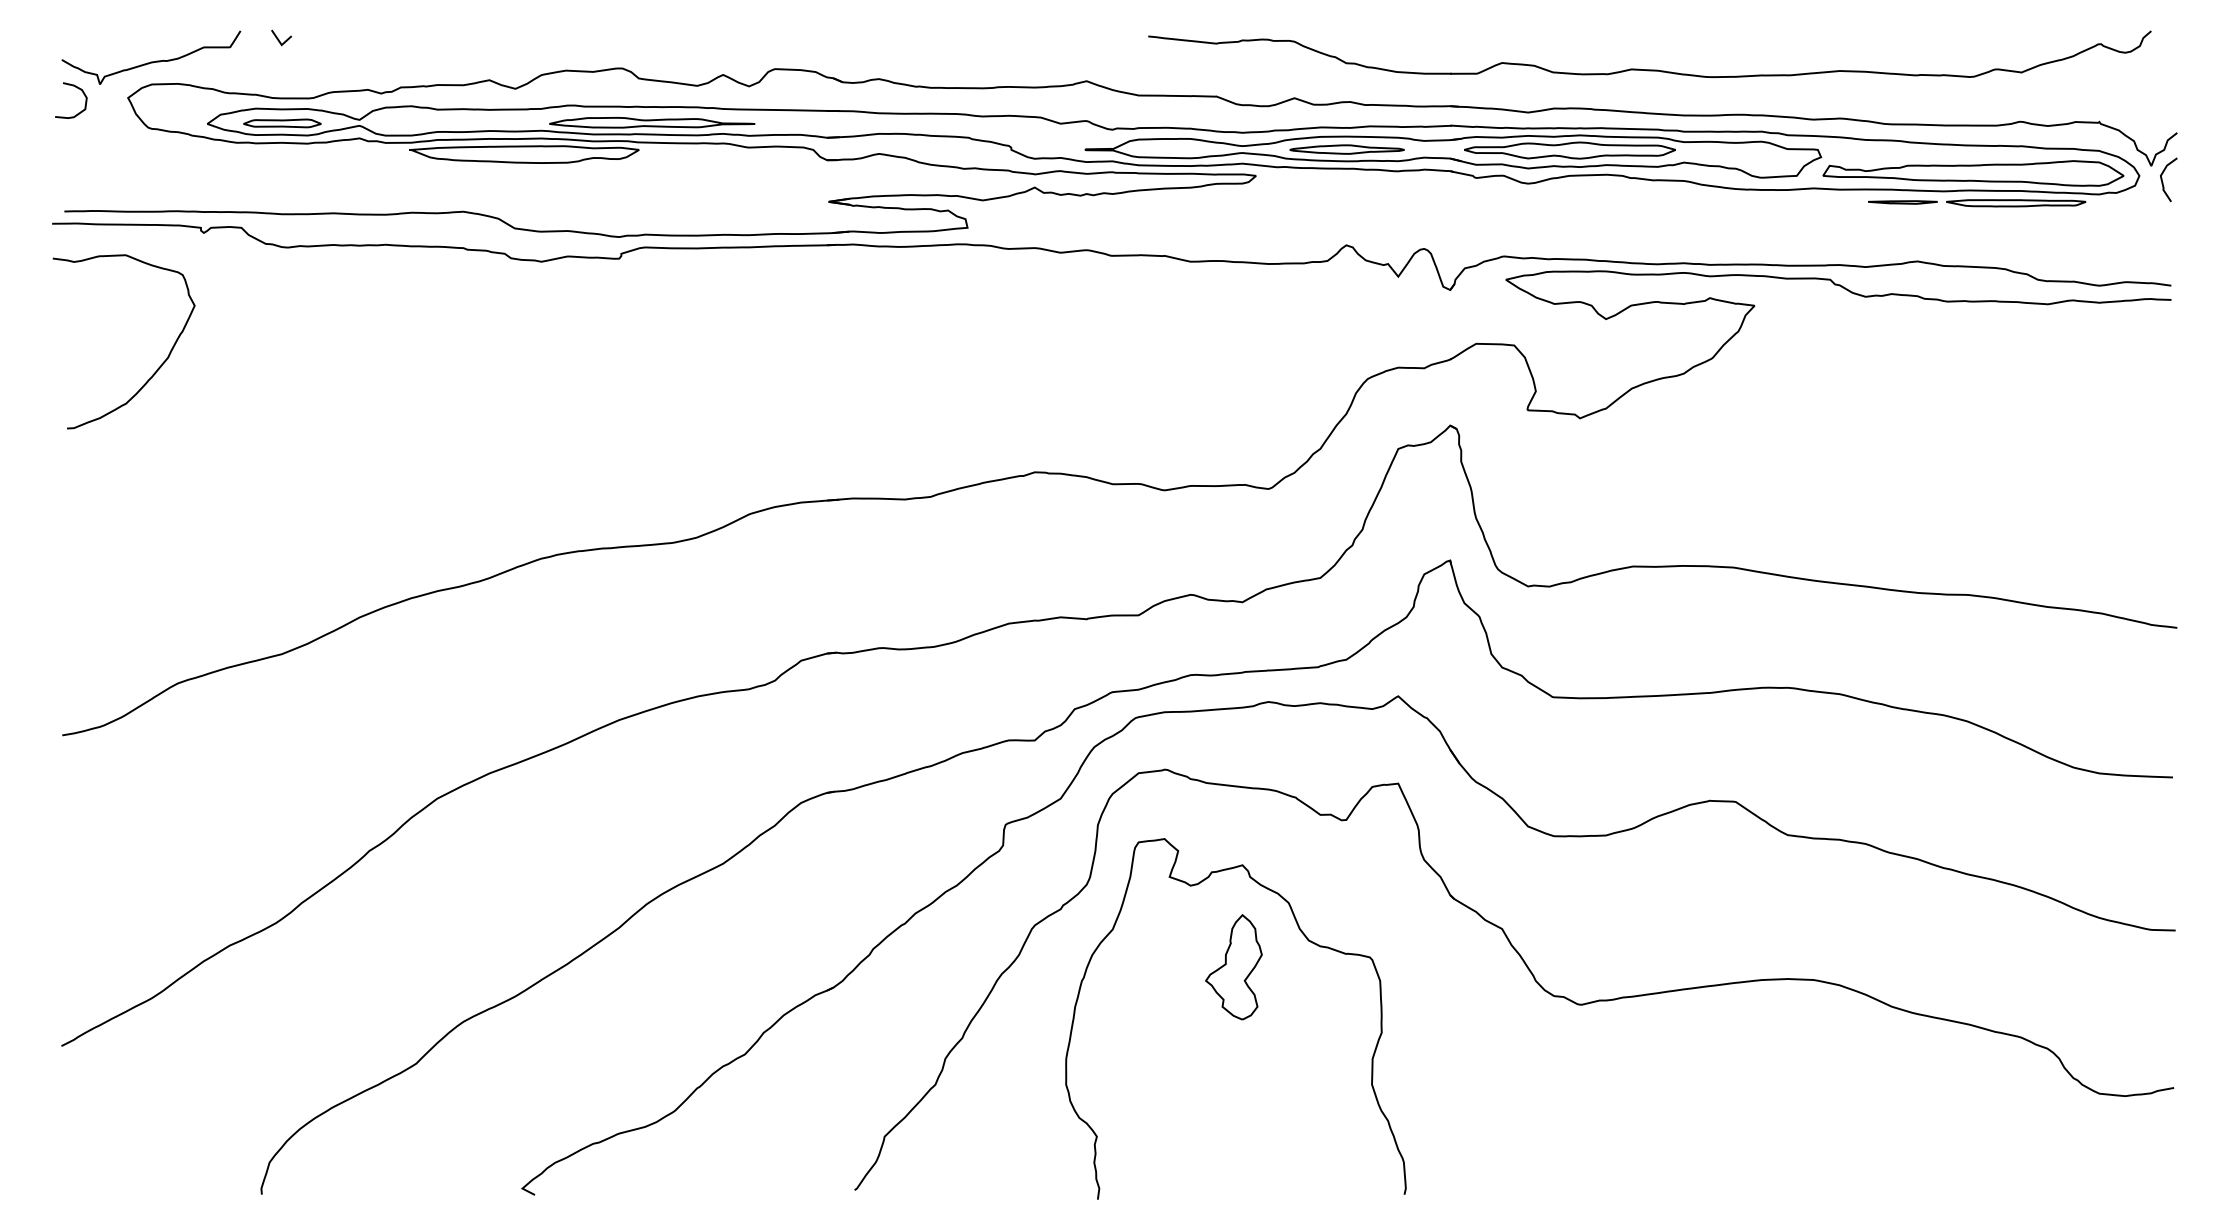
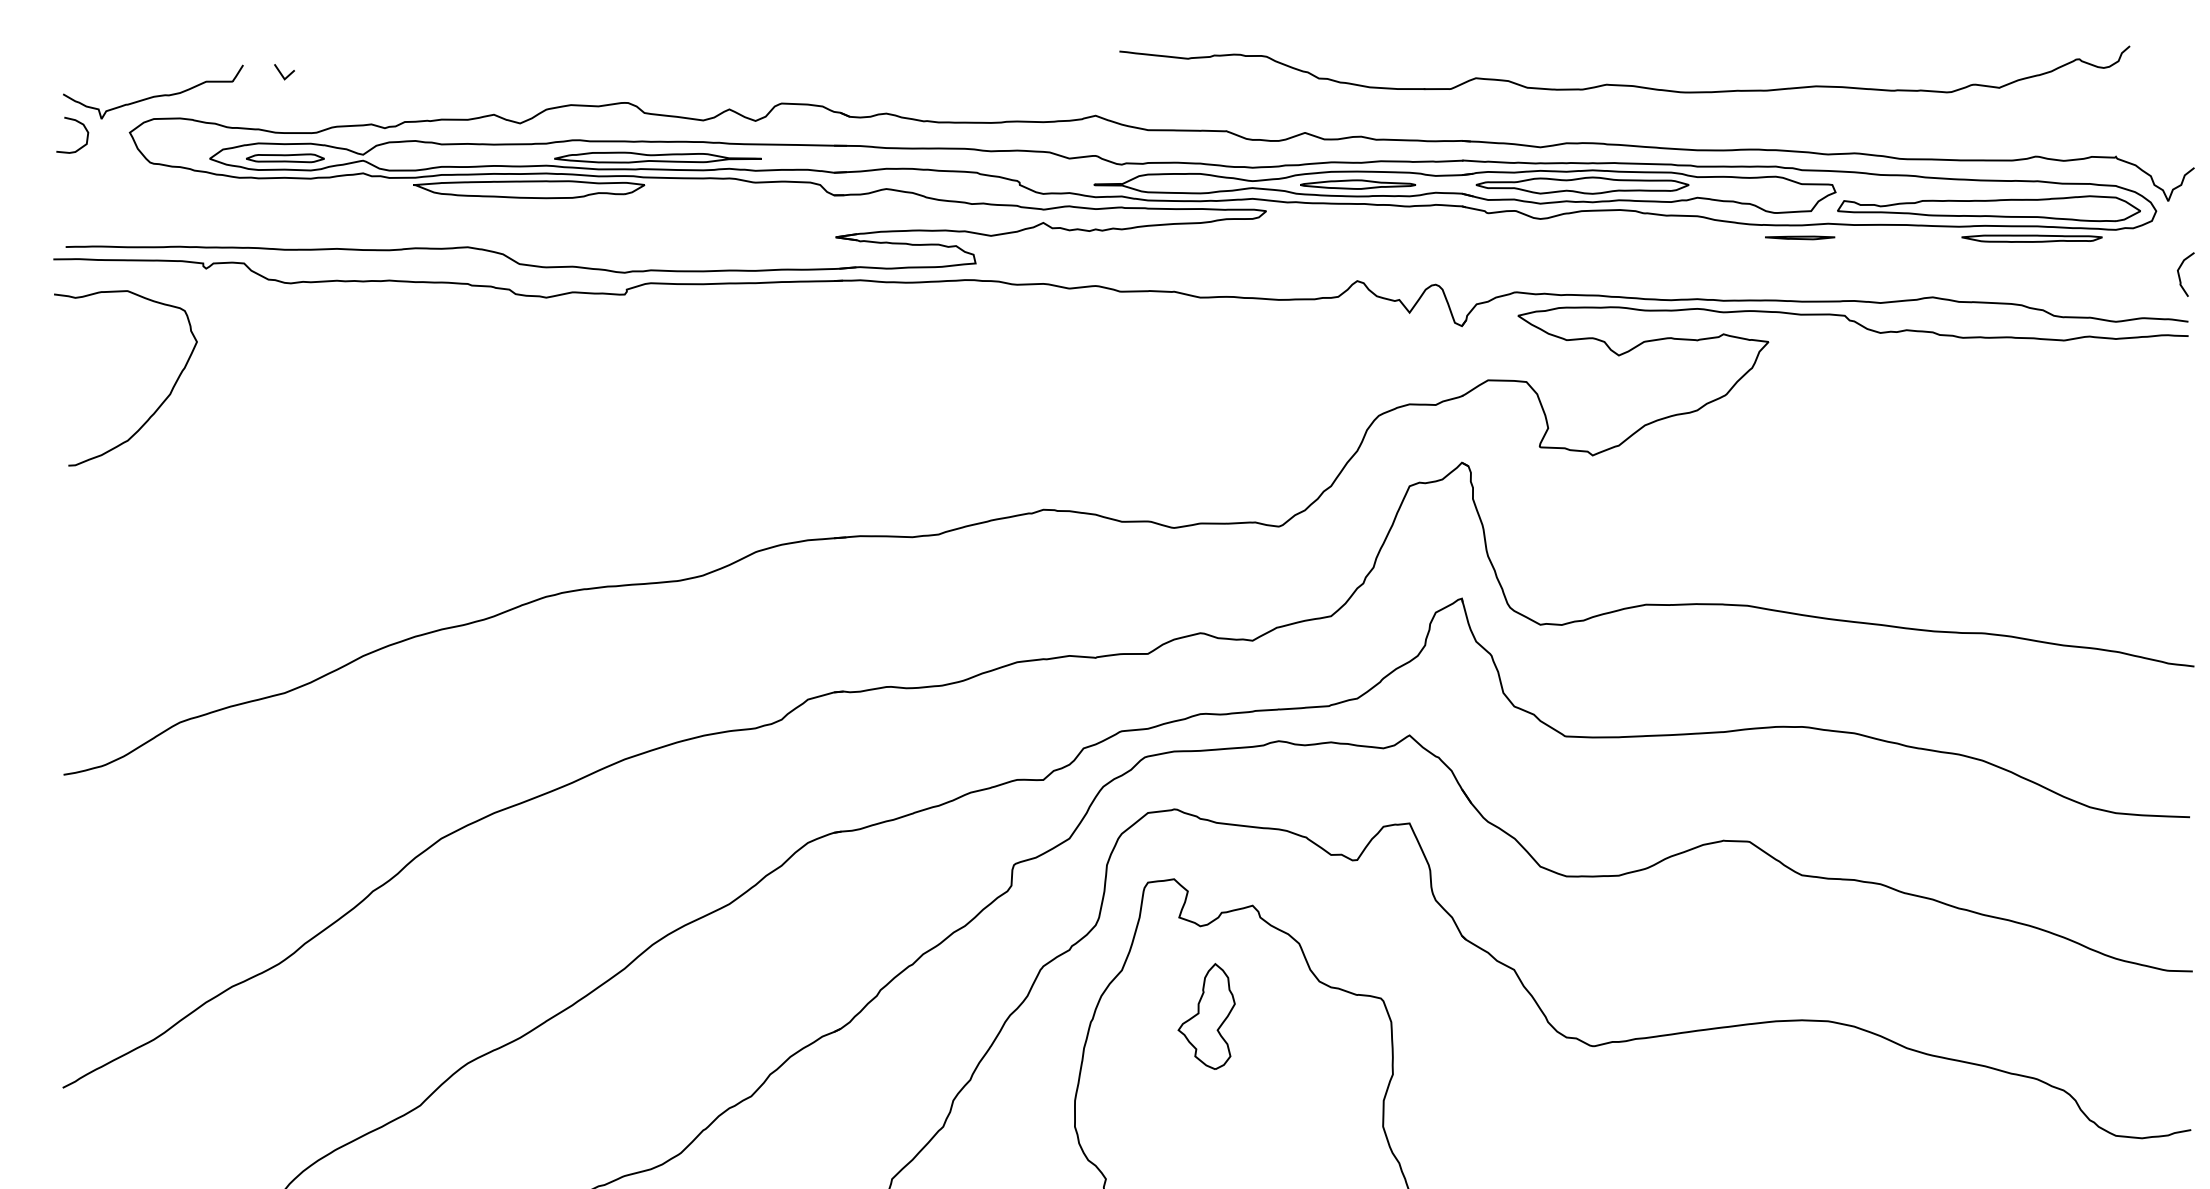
part: (1649, 69) -> (1624, 84), moved
curve: (2163, 182) -> (2180, 277), moved
line: (1902, 202) -> (1799, 237), moved
part: (1233, 967) -> (1206, 1016), moved

